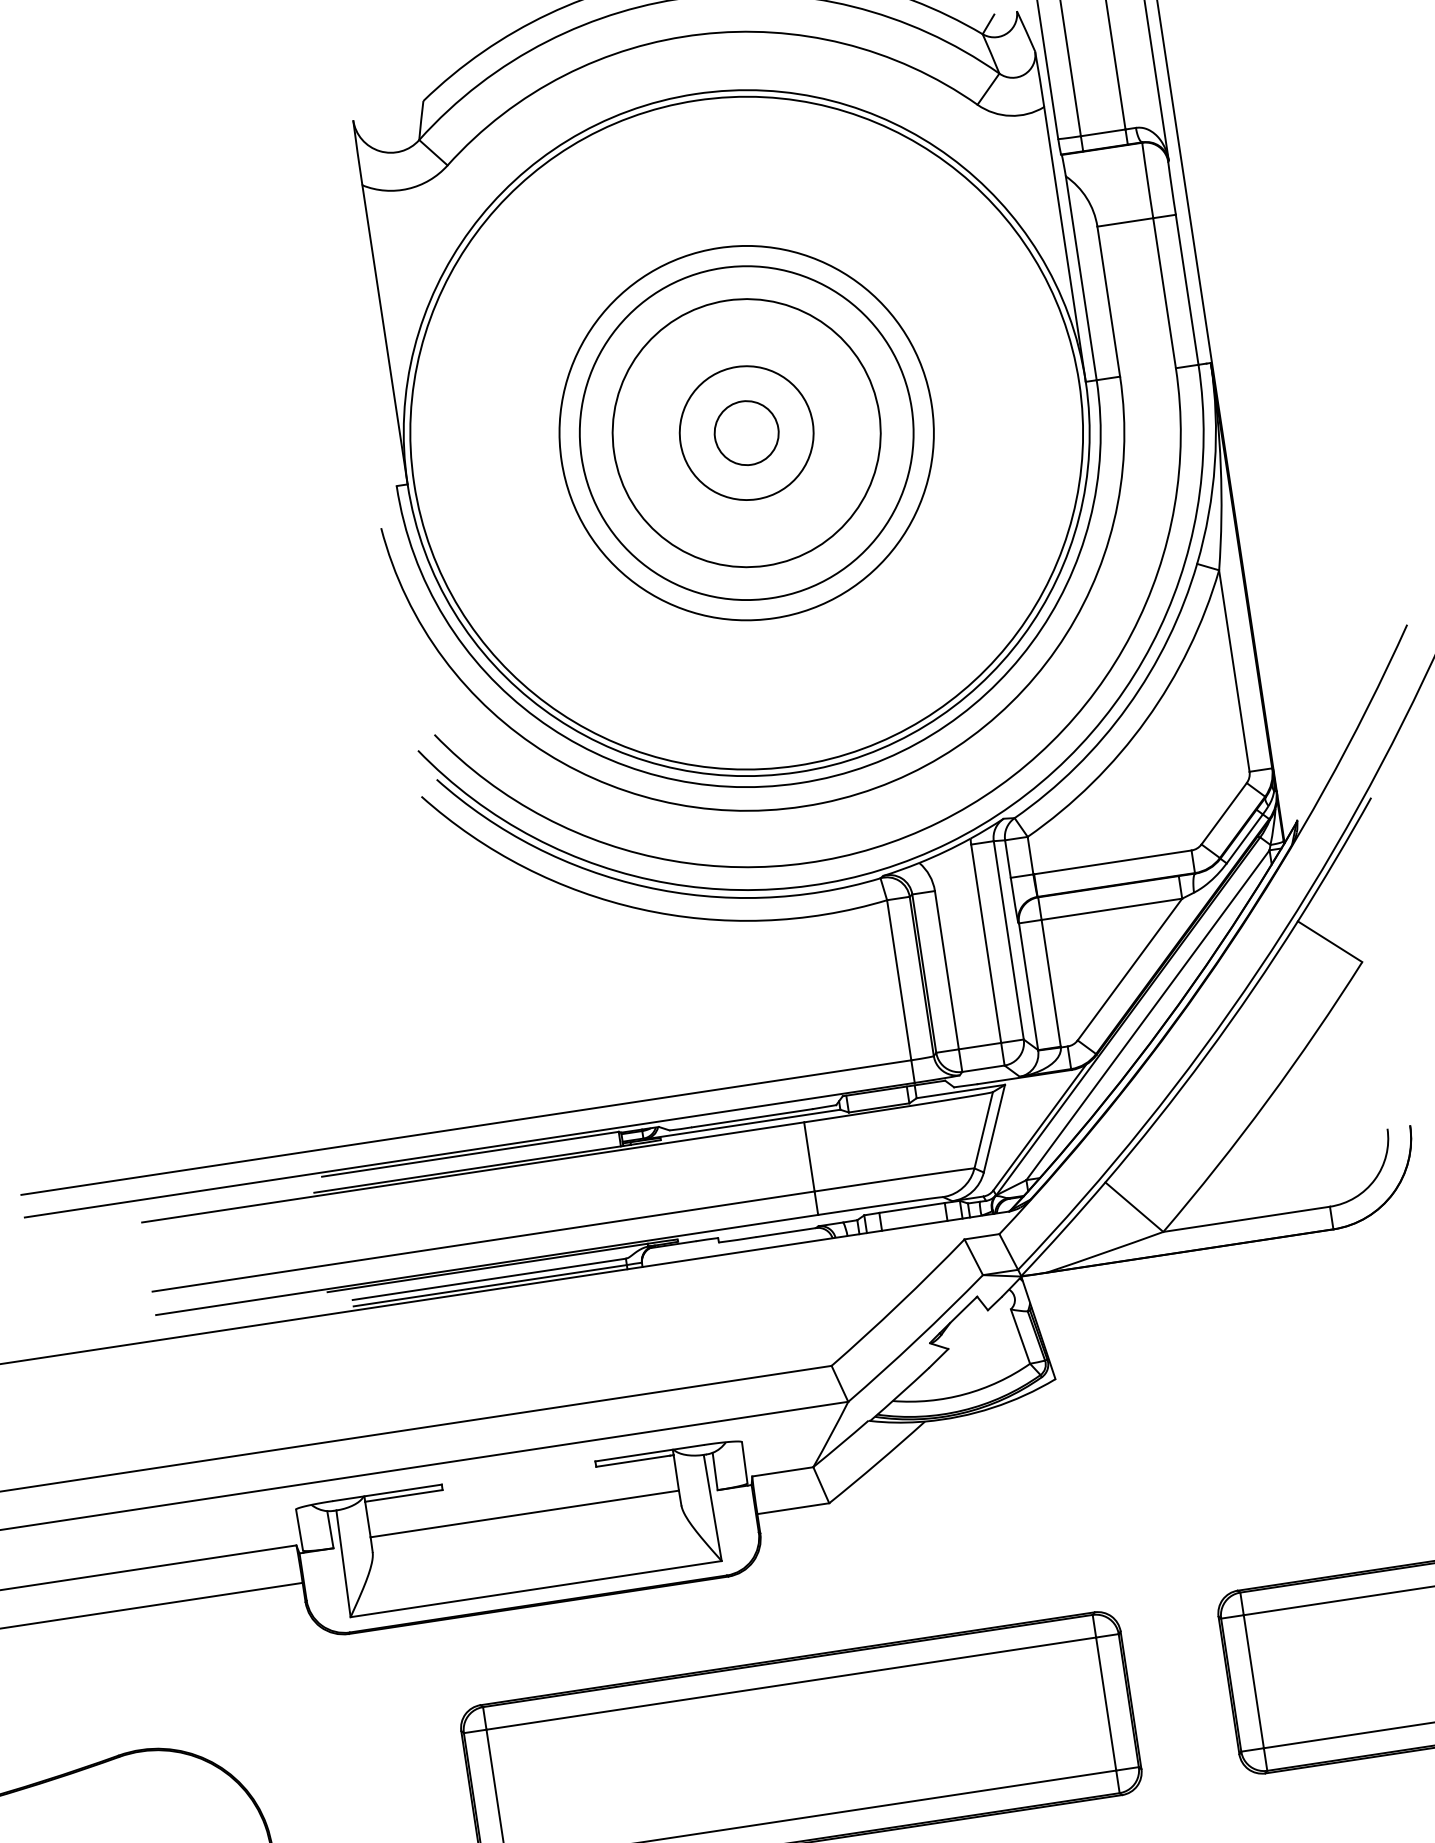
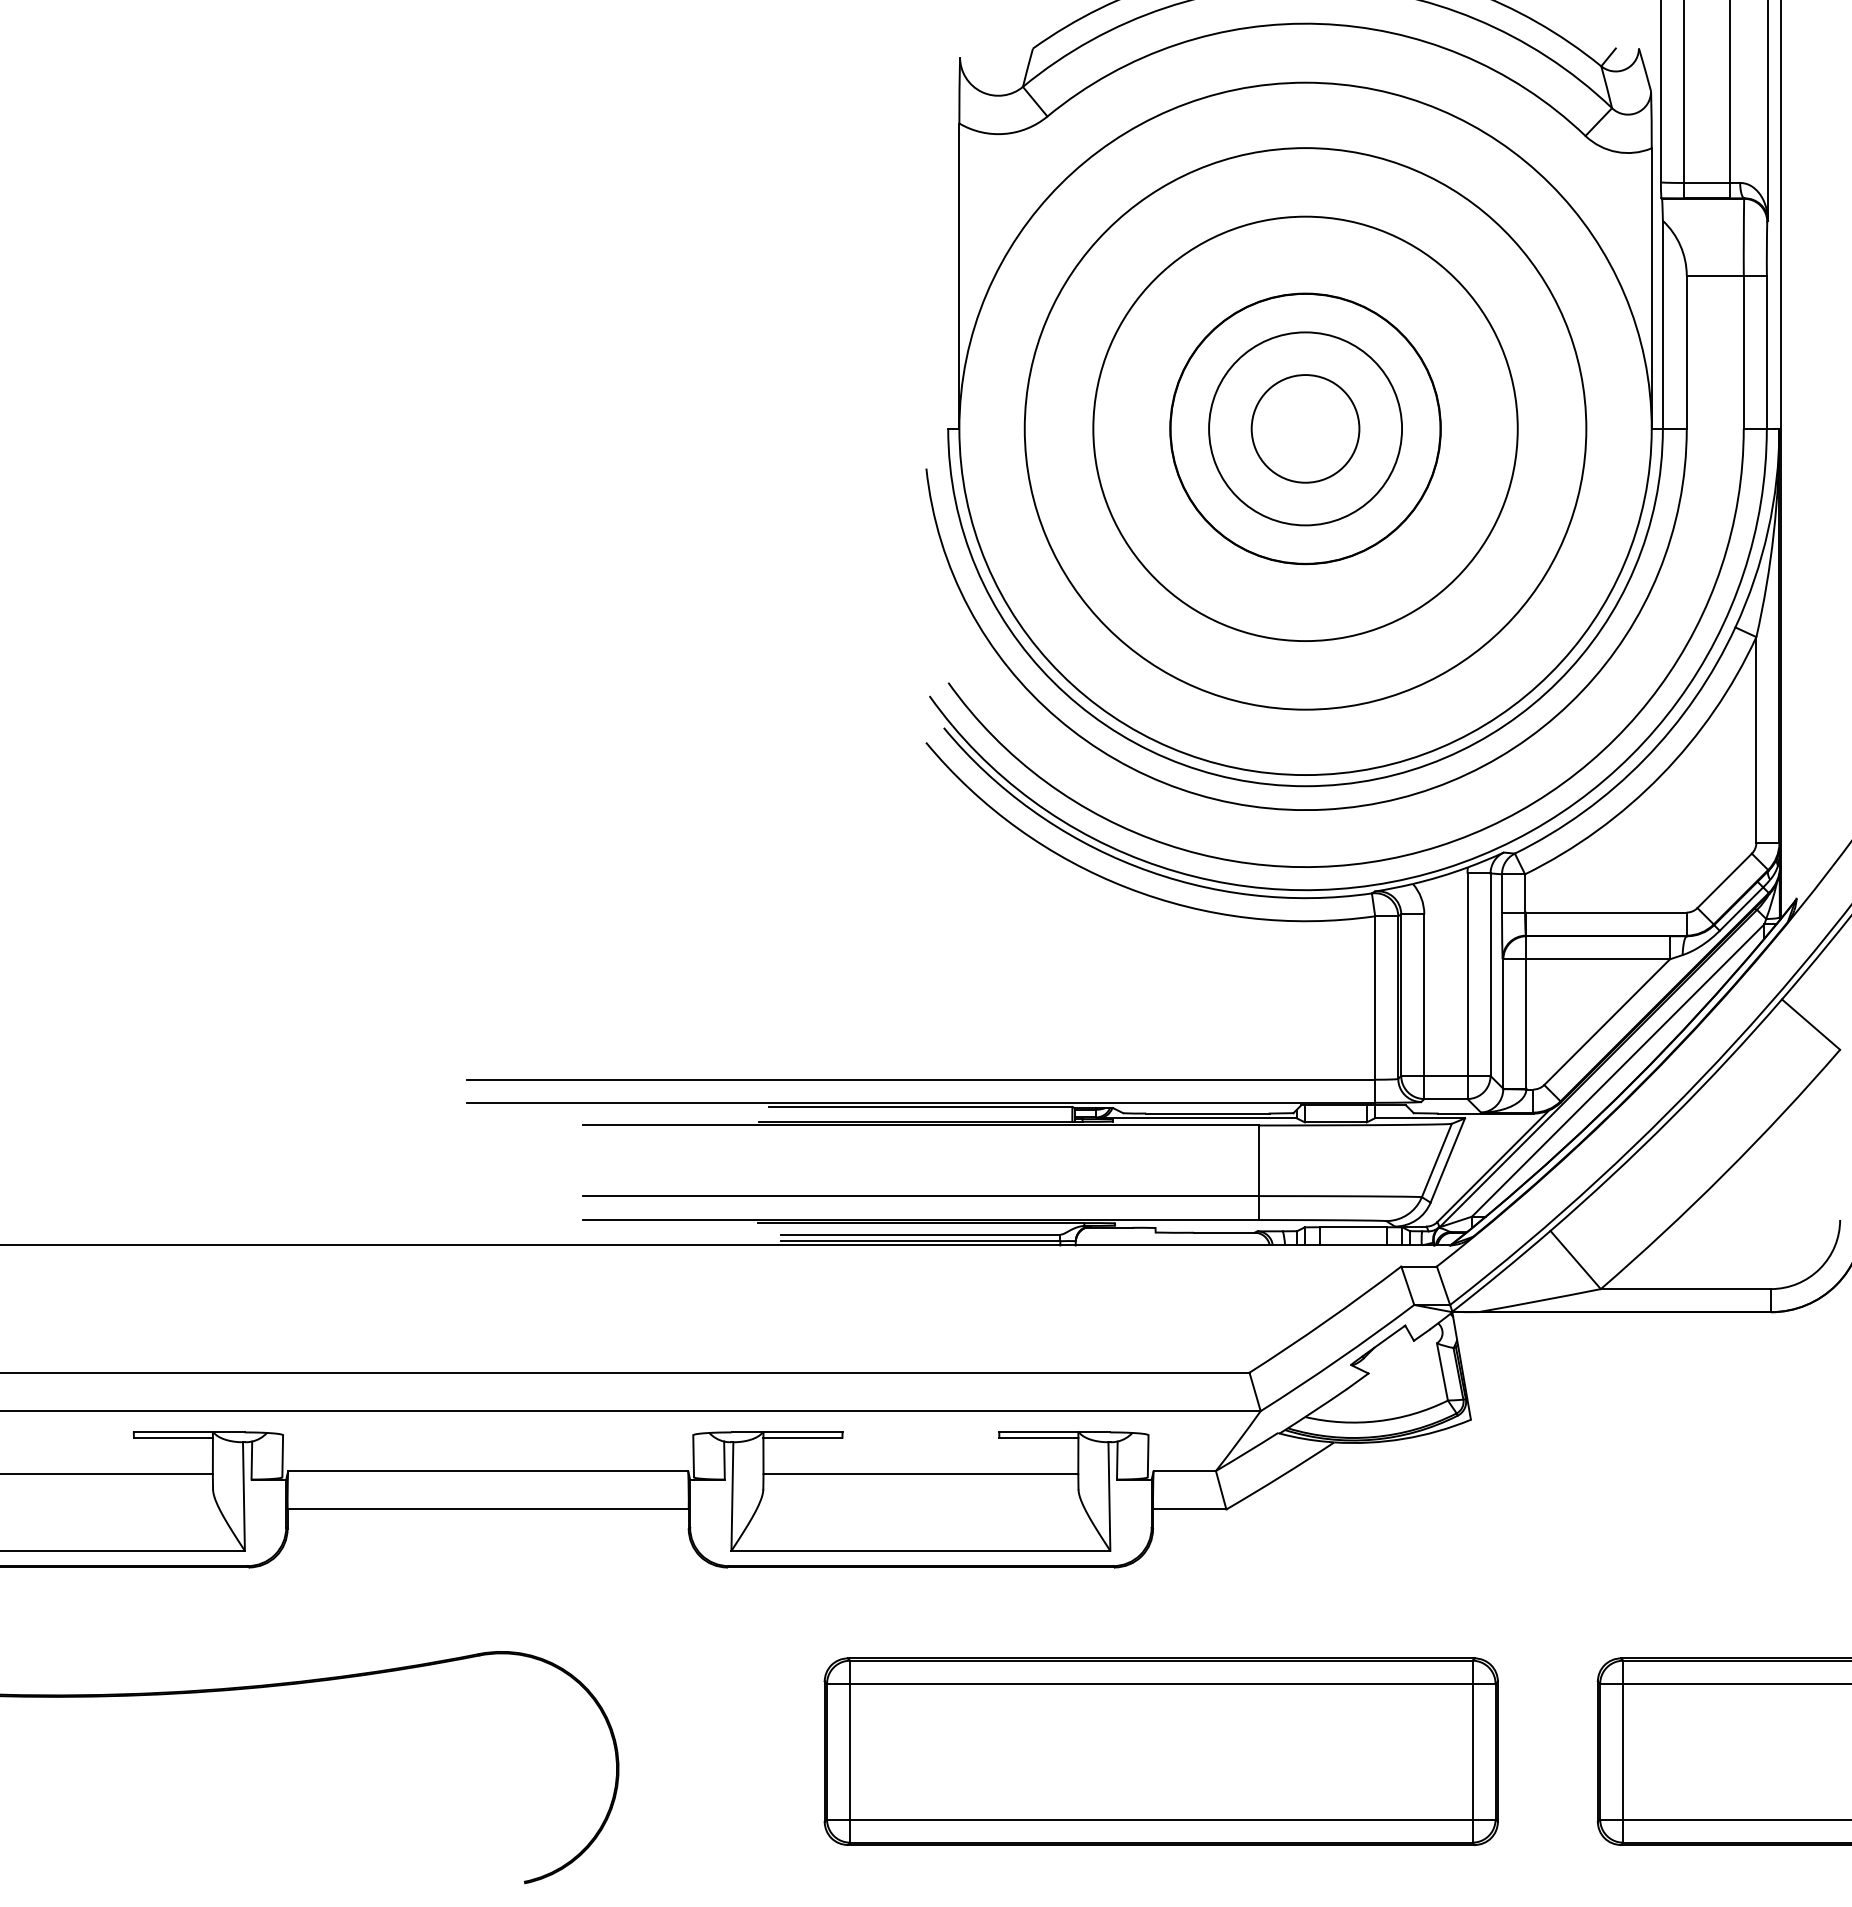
circle: (746, 432) -> (1305, 428), size x0.62
circle: (746, 432) -> (1305, 428), size x0.71
circle: (746, 432) -> (1305, 428), size x1.43
circle: (746, 432) -> (1305, 428), size x1.67
circle: (746, 432) -> (1305, 428), size x1.67

